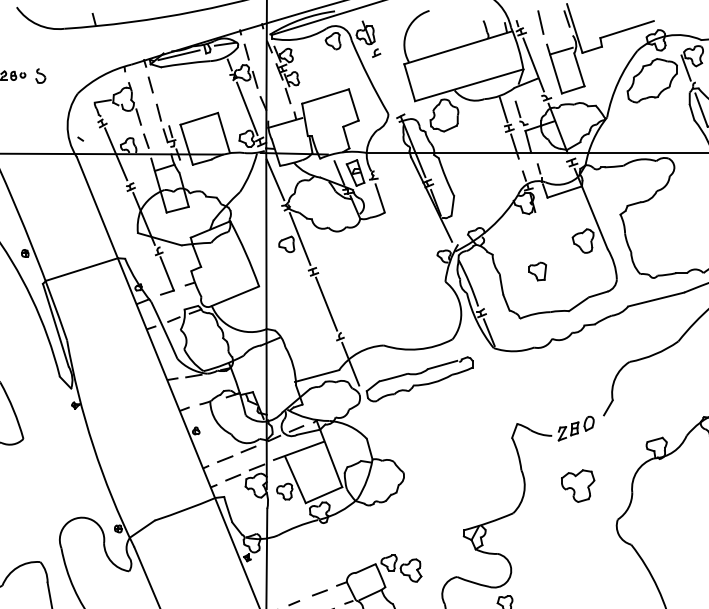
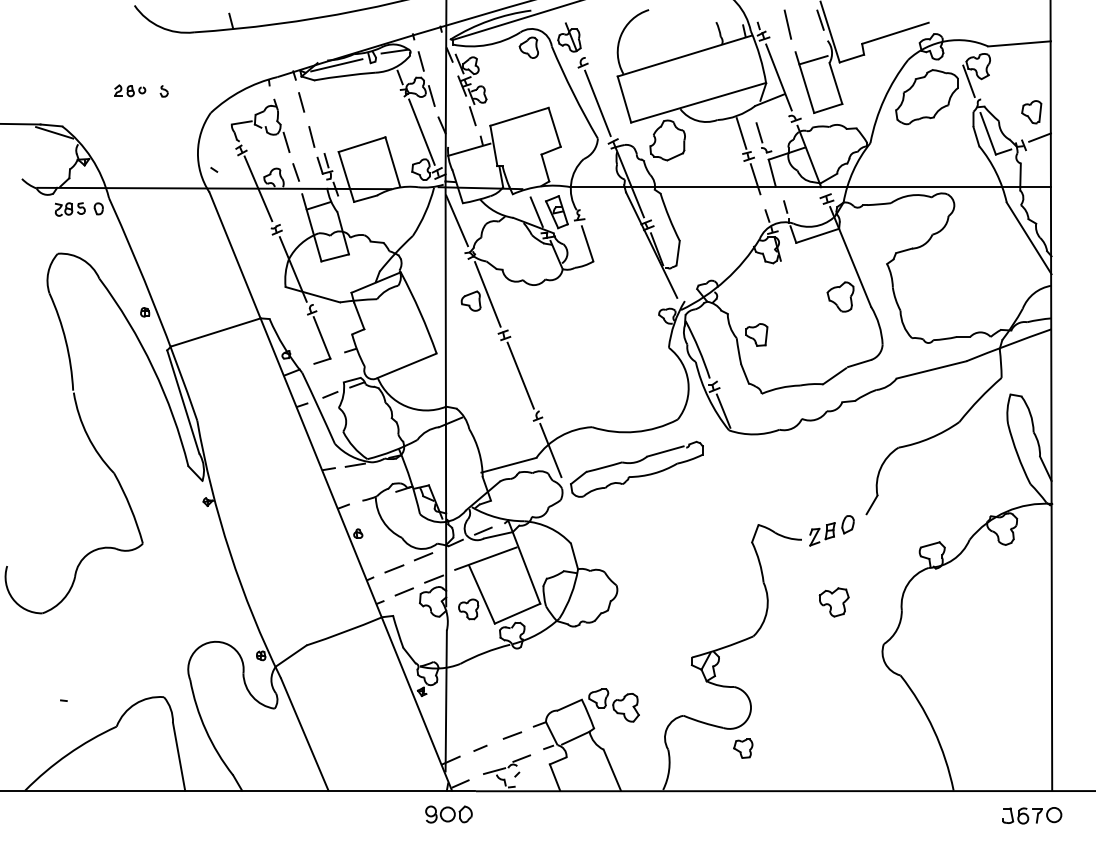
part: (39, 76) -> (163, 91), size x0.62
line: (388, 85) -> (597, 103), added
part: (537, 271) -> (756, 334), moved
part: (577, 486) -> (833, 602), size x0.71

